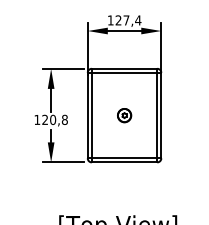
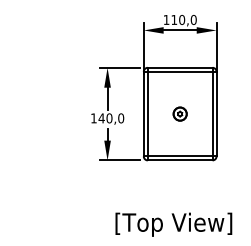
text: (127, 19) -> (183, 19), 127,4 -> 110,0
text: (55, 120) -> (111, 118), 120,8 -> 140,0

